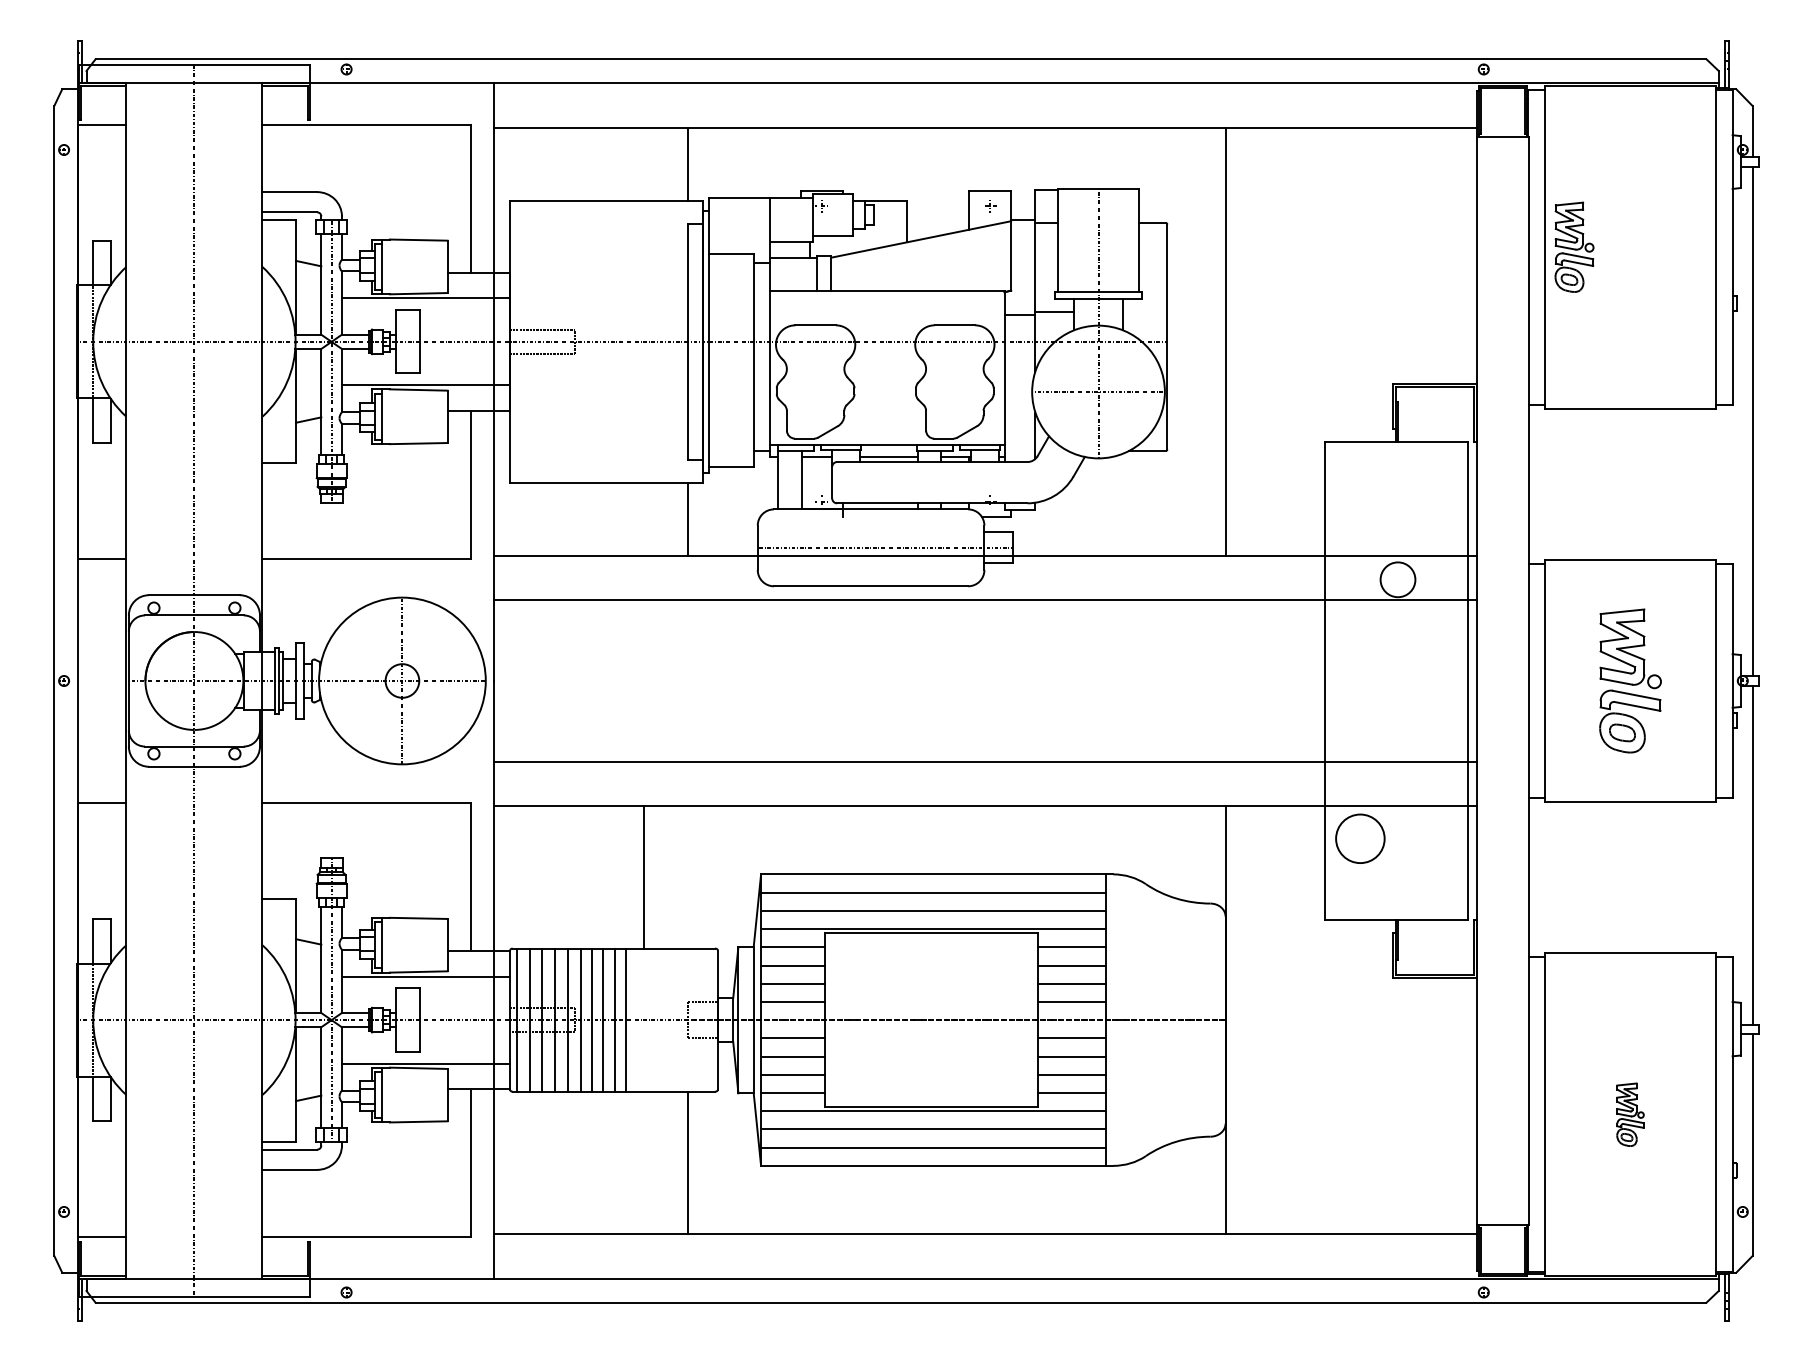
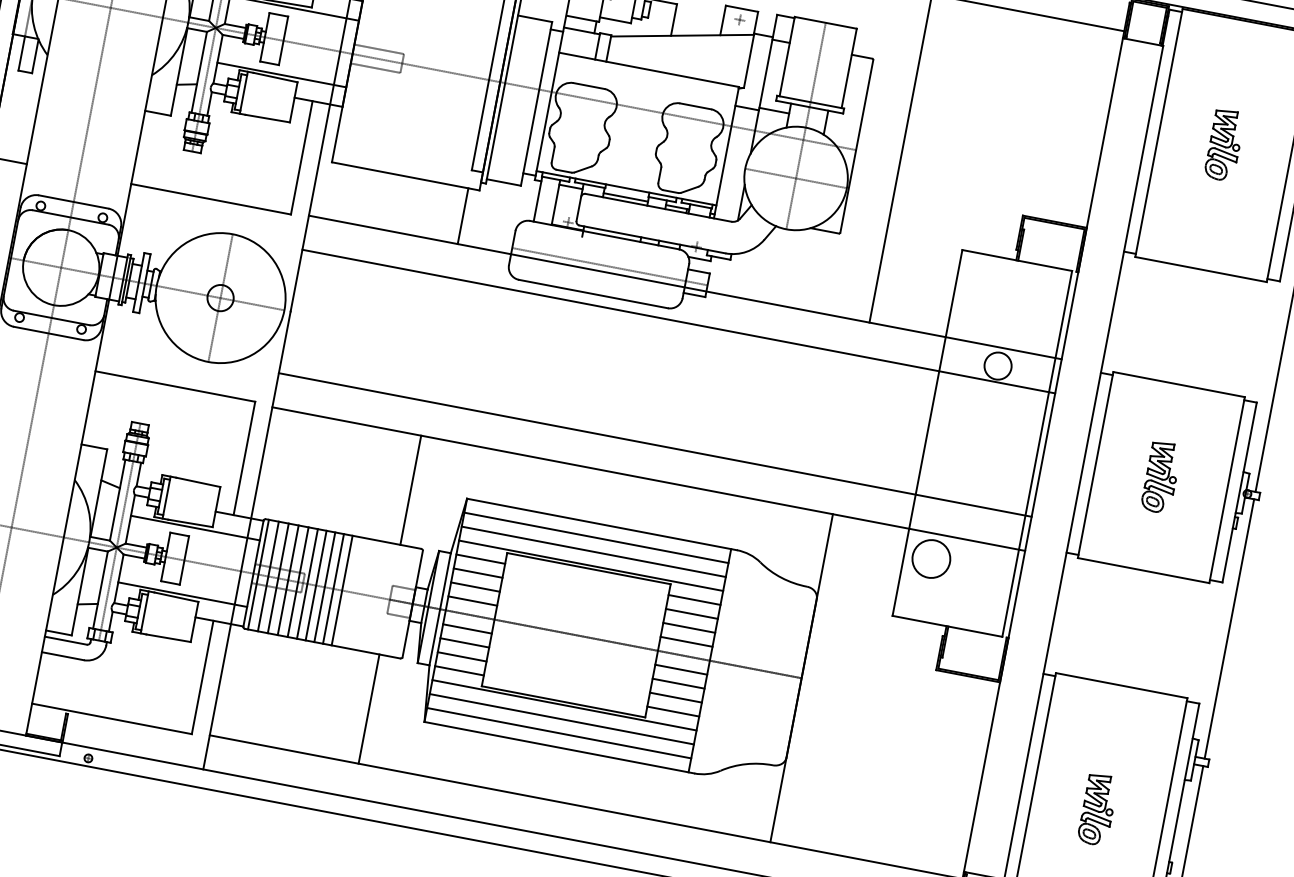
part: (1574, 246) -> (1224, 144), moved
part: (1630, 680) -> (1161, 477), size x0.62
line: (644, 877) -> (411, 490), moved
part: (1630, 1114) -> (1098, 809), size x1.43

